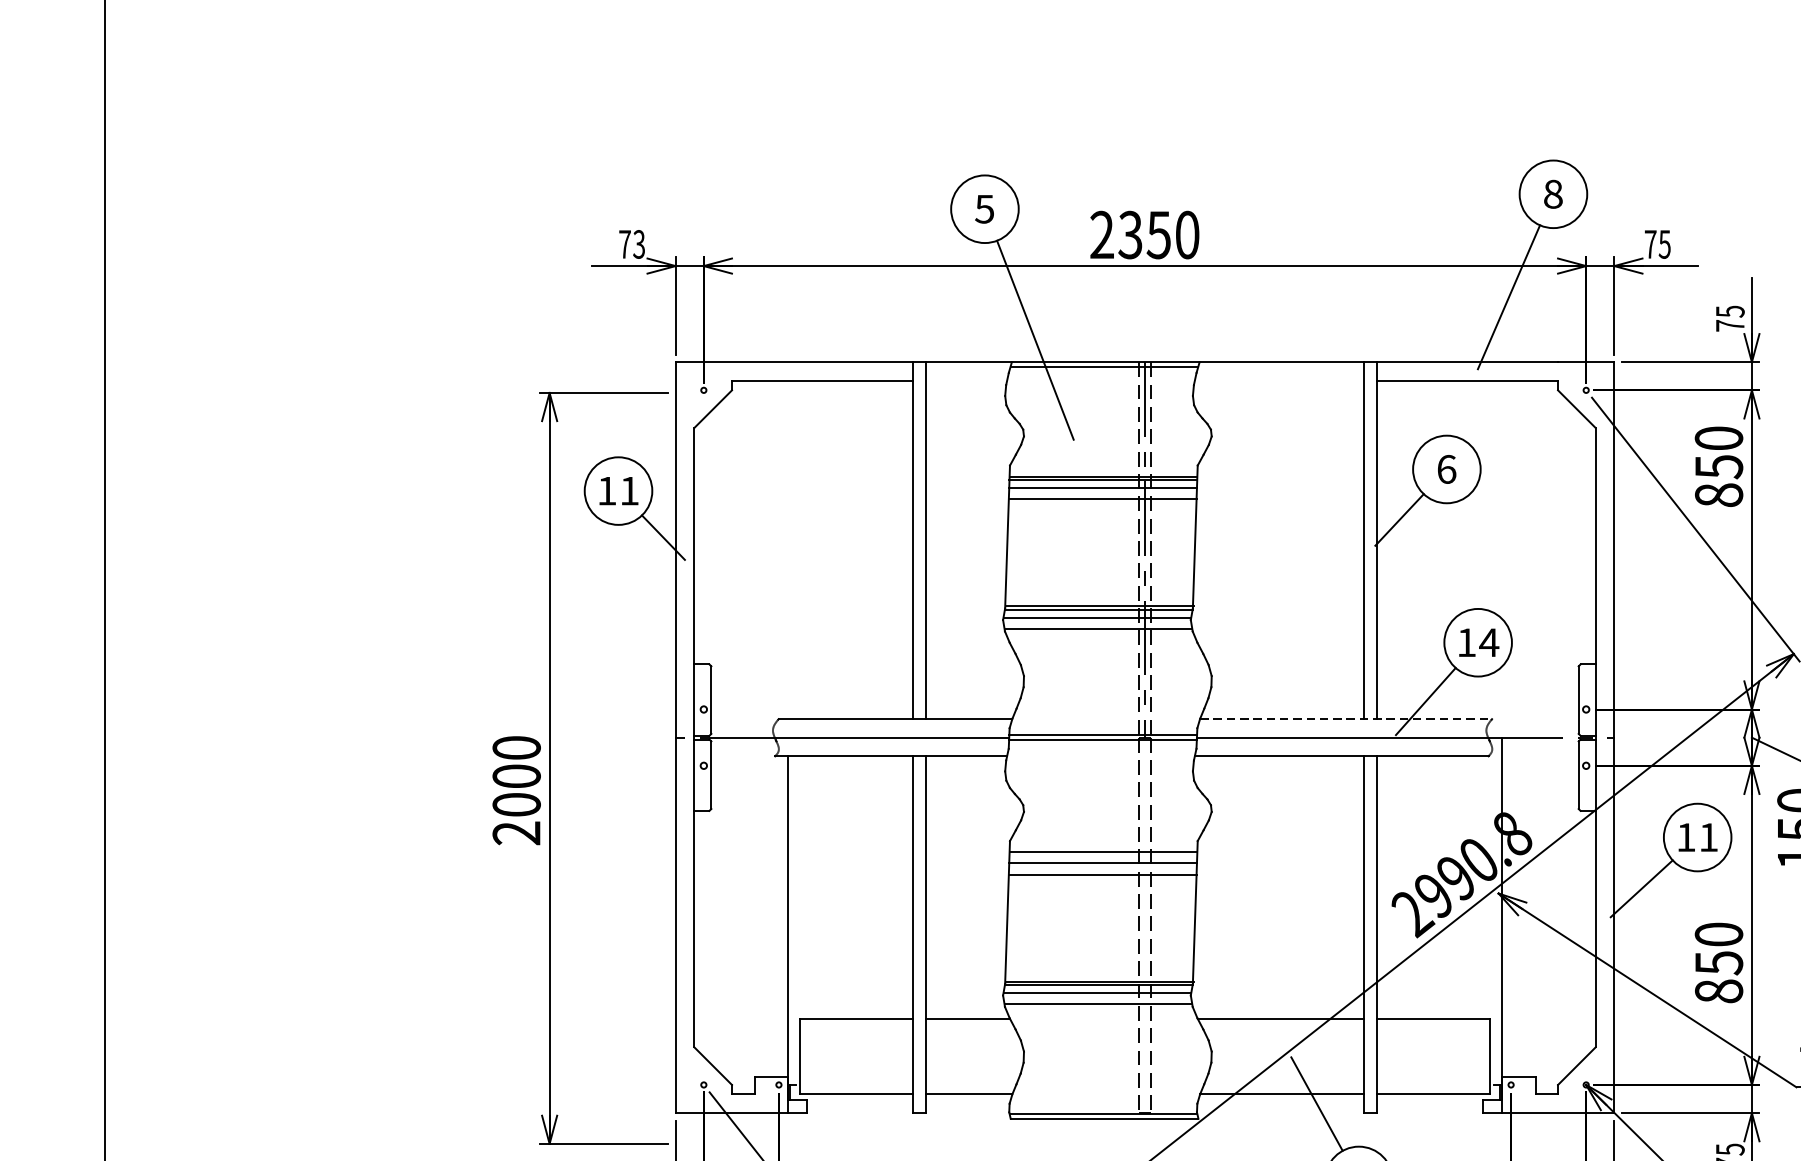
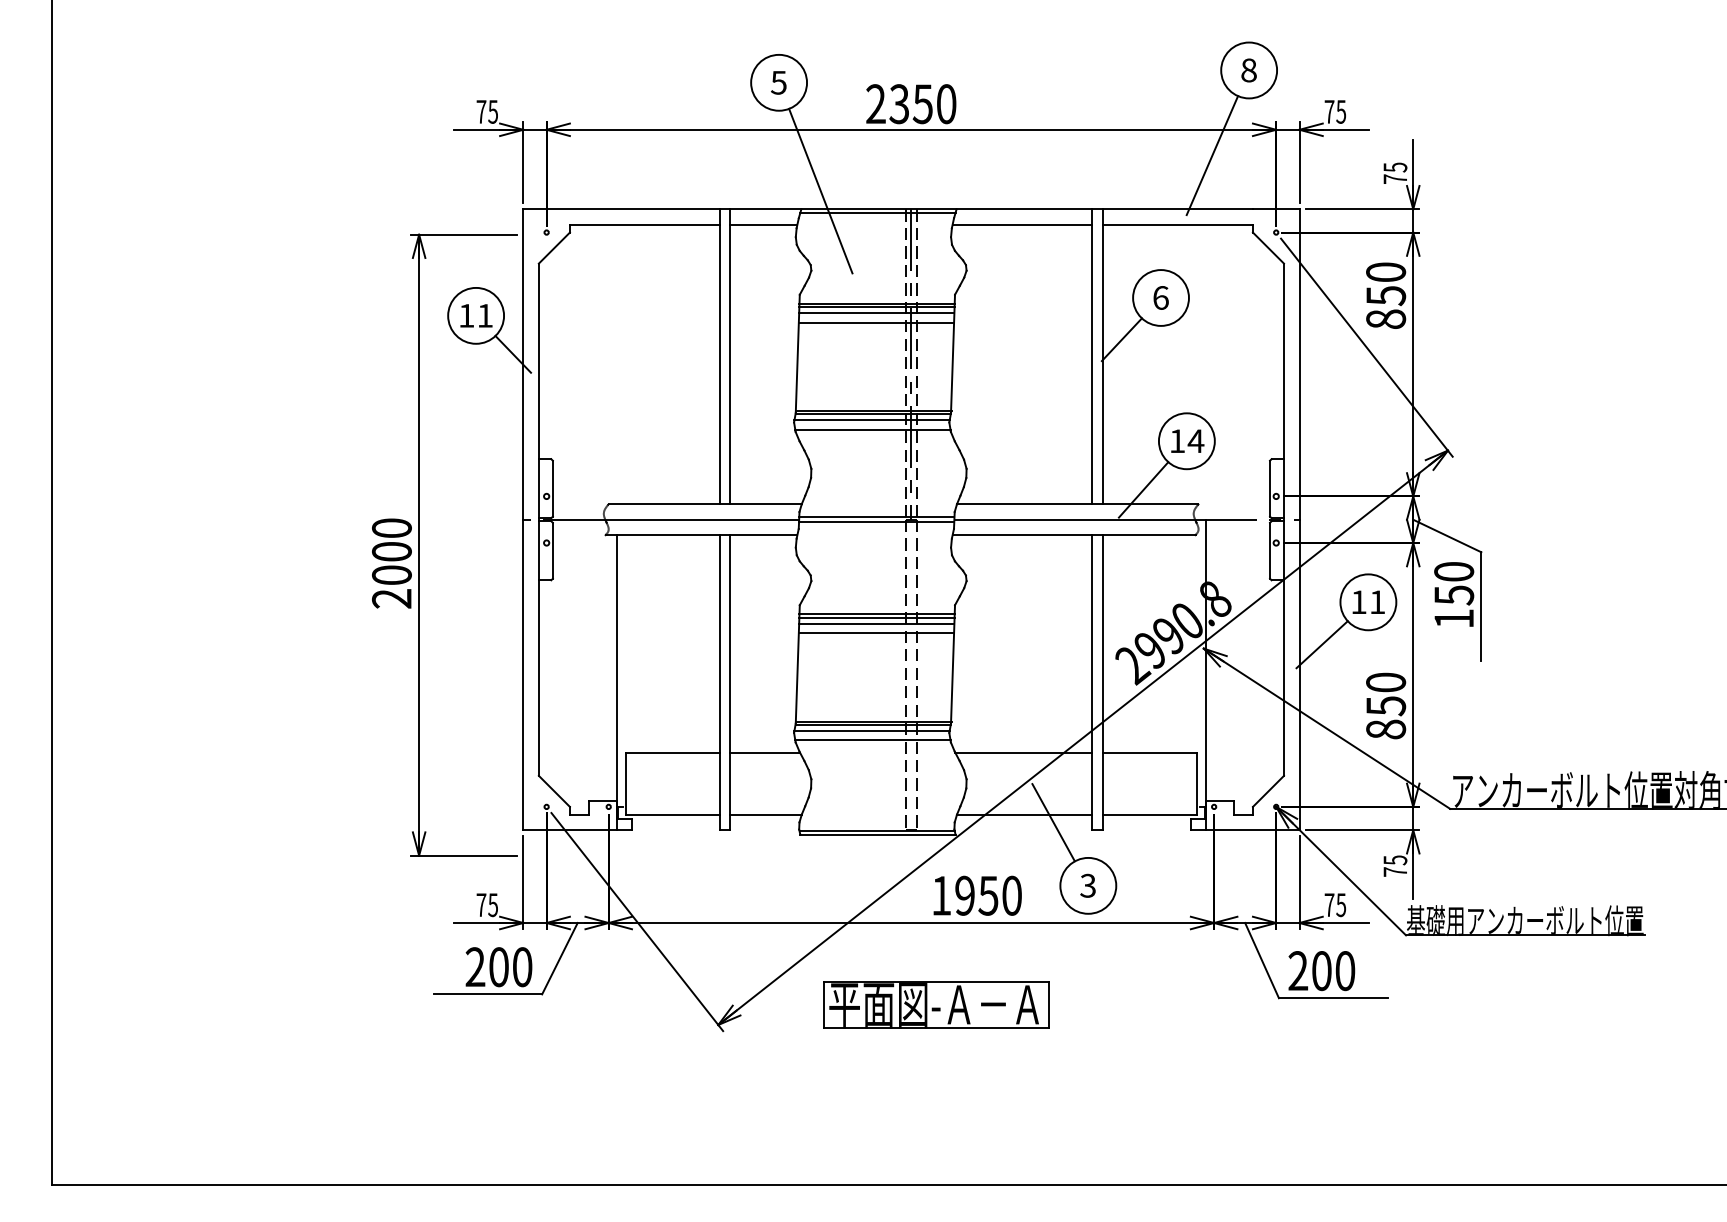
text: (638, 243) -> (492, 111), 73 -> 75
line: (966, 380) -> (763, 224), added
line: (1279, 380) -> (1022, 224), added
line: (1345, 719) -> (1077, 504), dashed -> solid
line: (1102, 855) -> (876, 617), added

